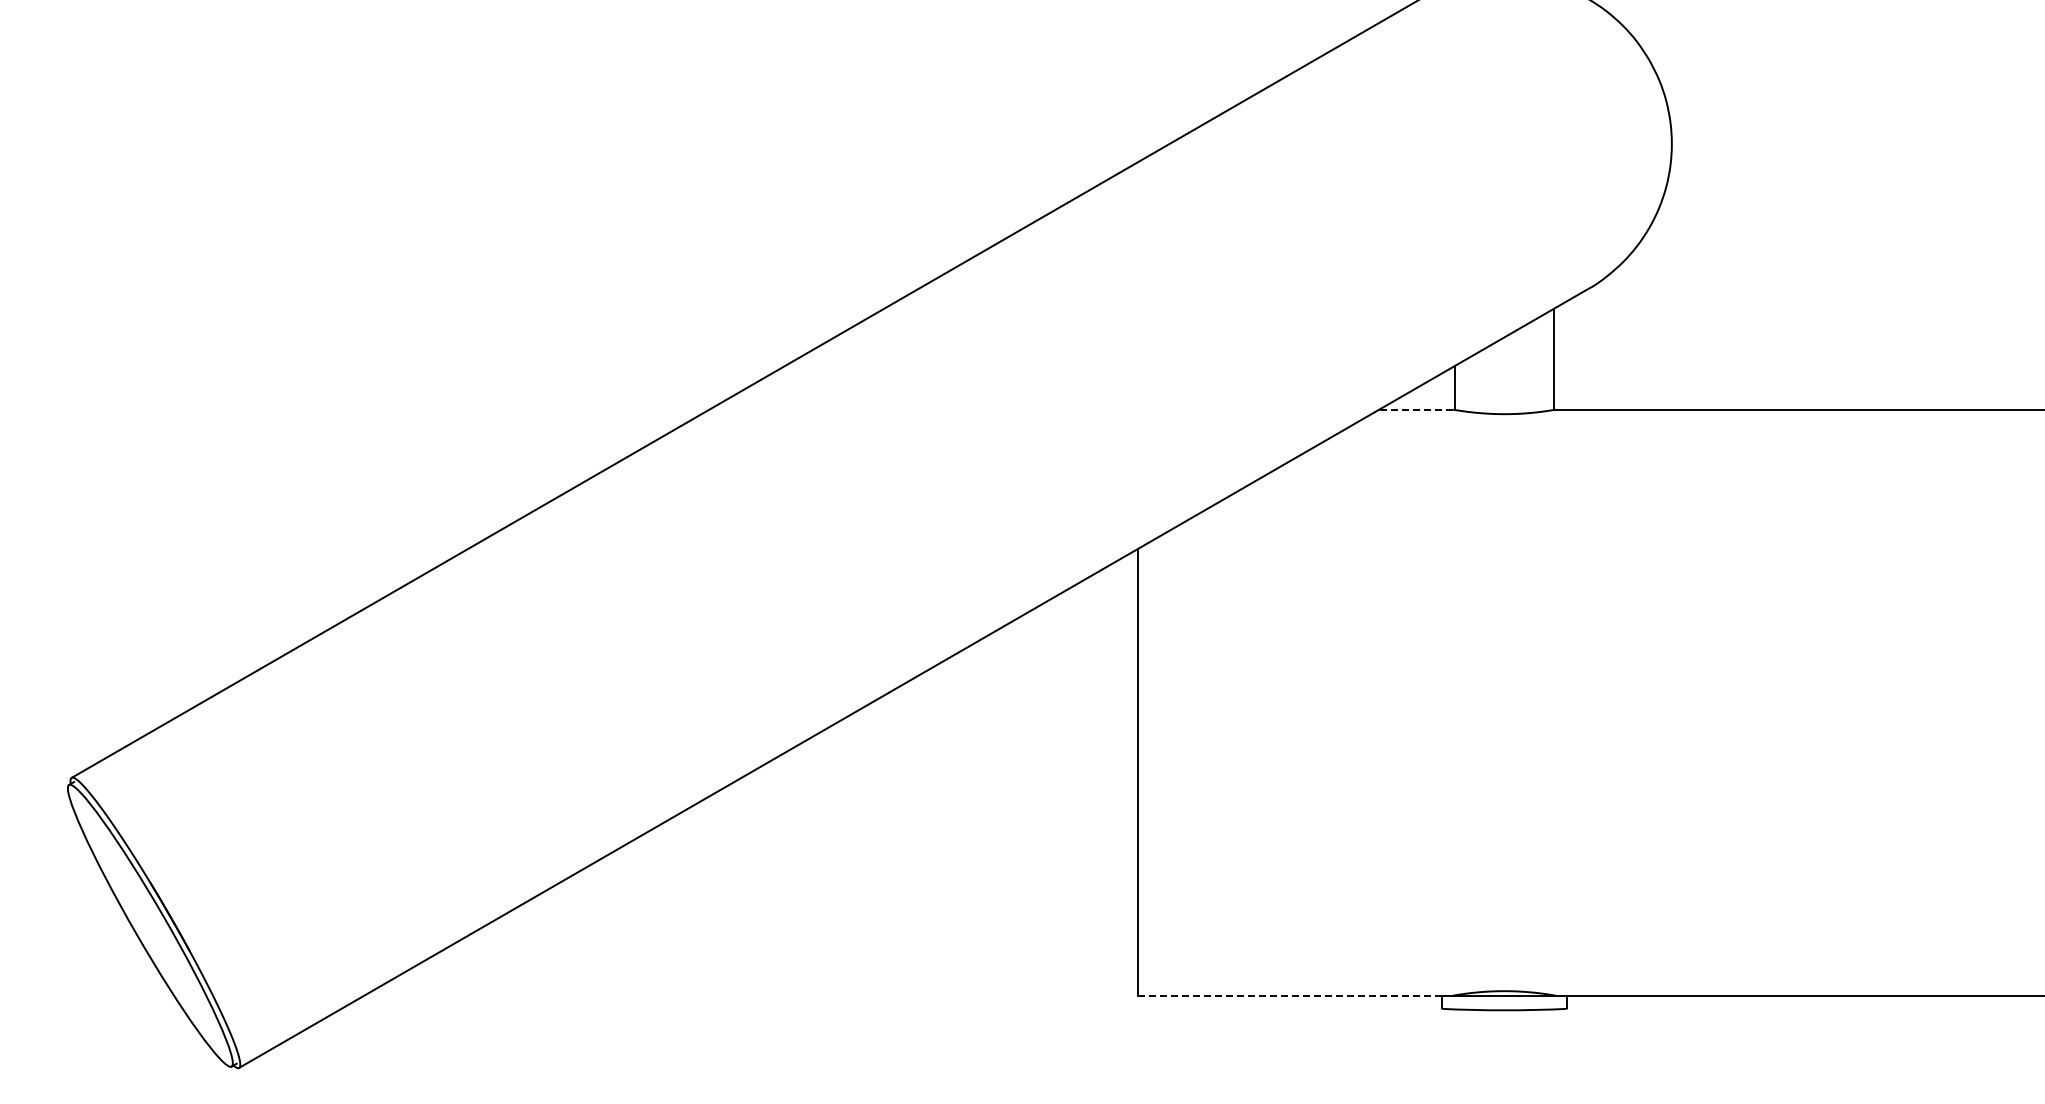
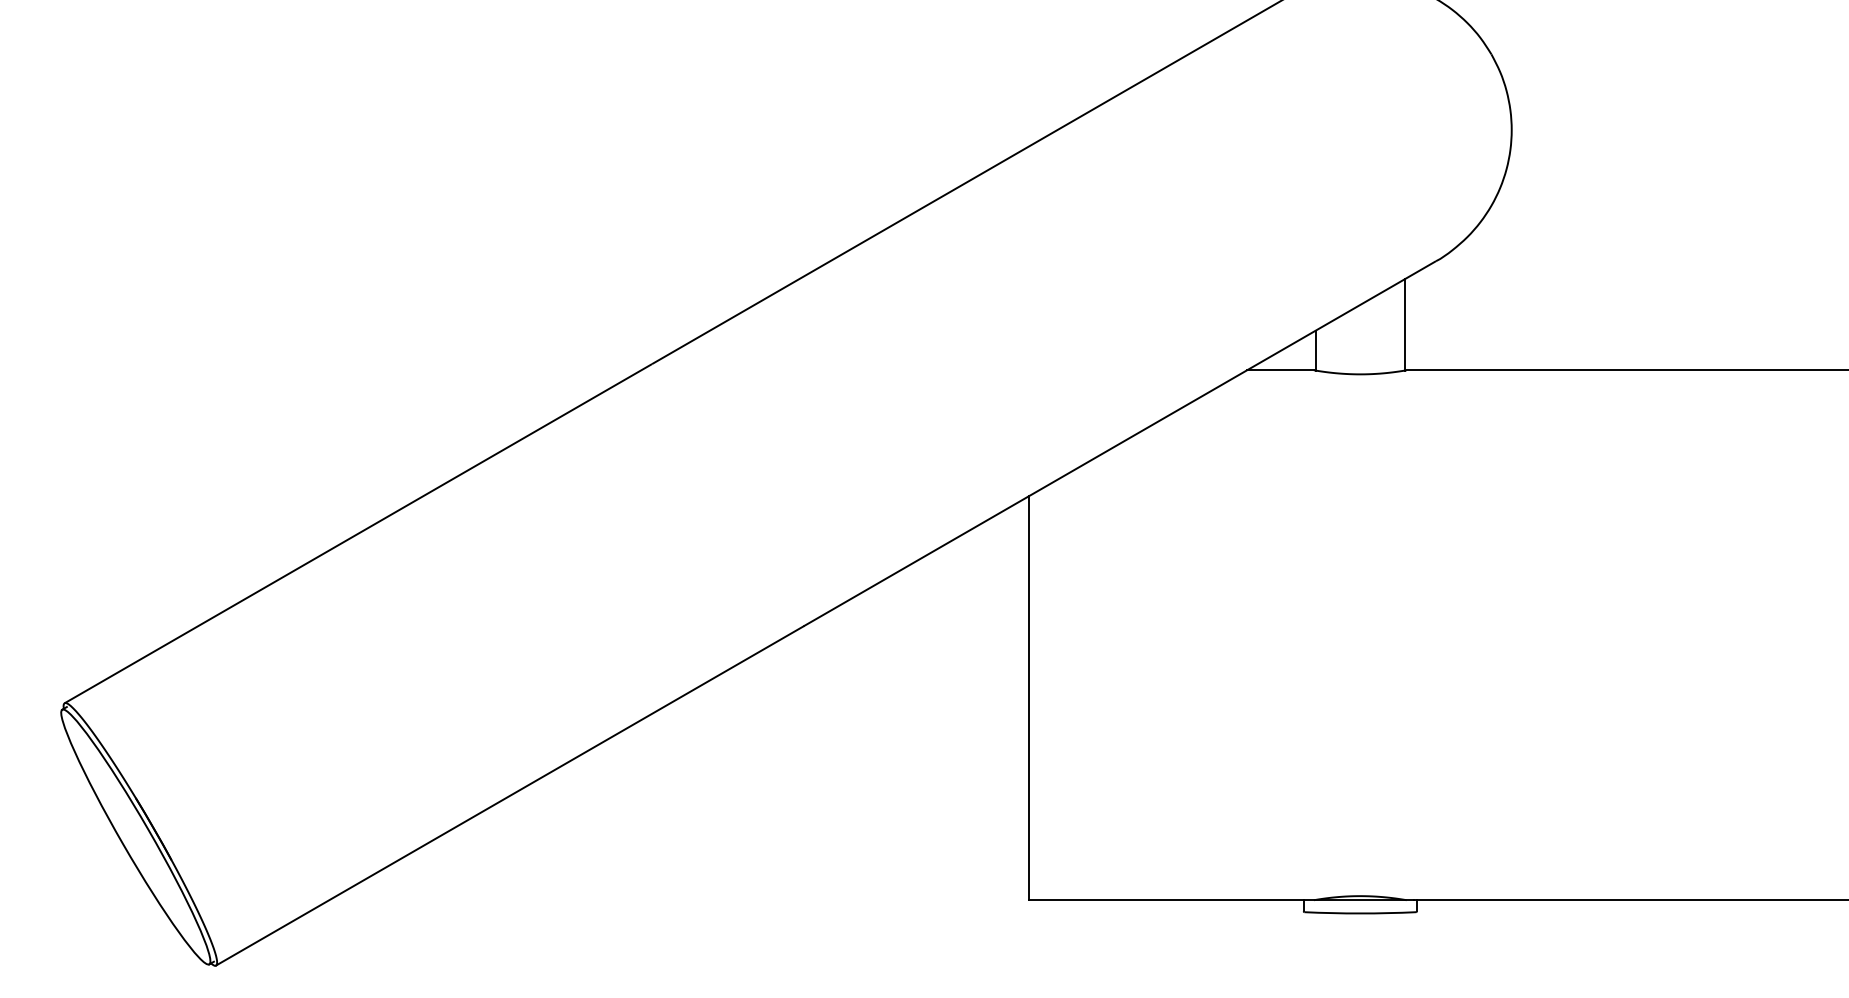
line: (1416, 409) -> (1280, 370), dashed -> solid
line: (1290, 995) -> (1166, 900), dashed -> solid

